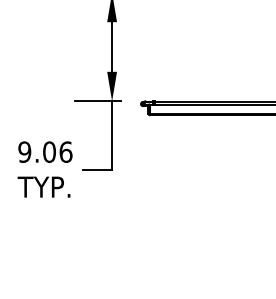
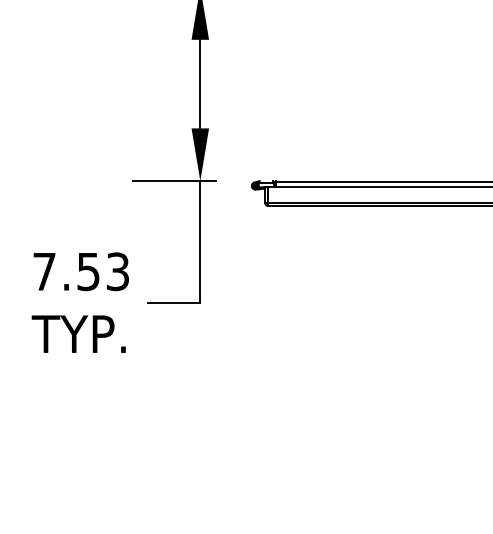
text: (45, 151) -> (81, 270), 9.06 -> 7.53

